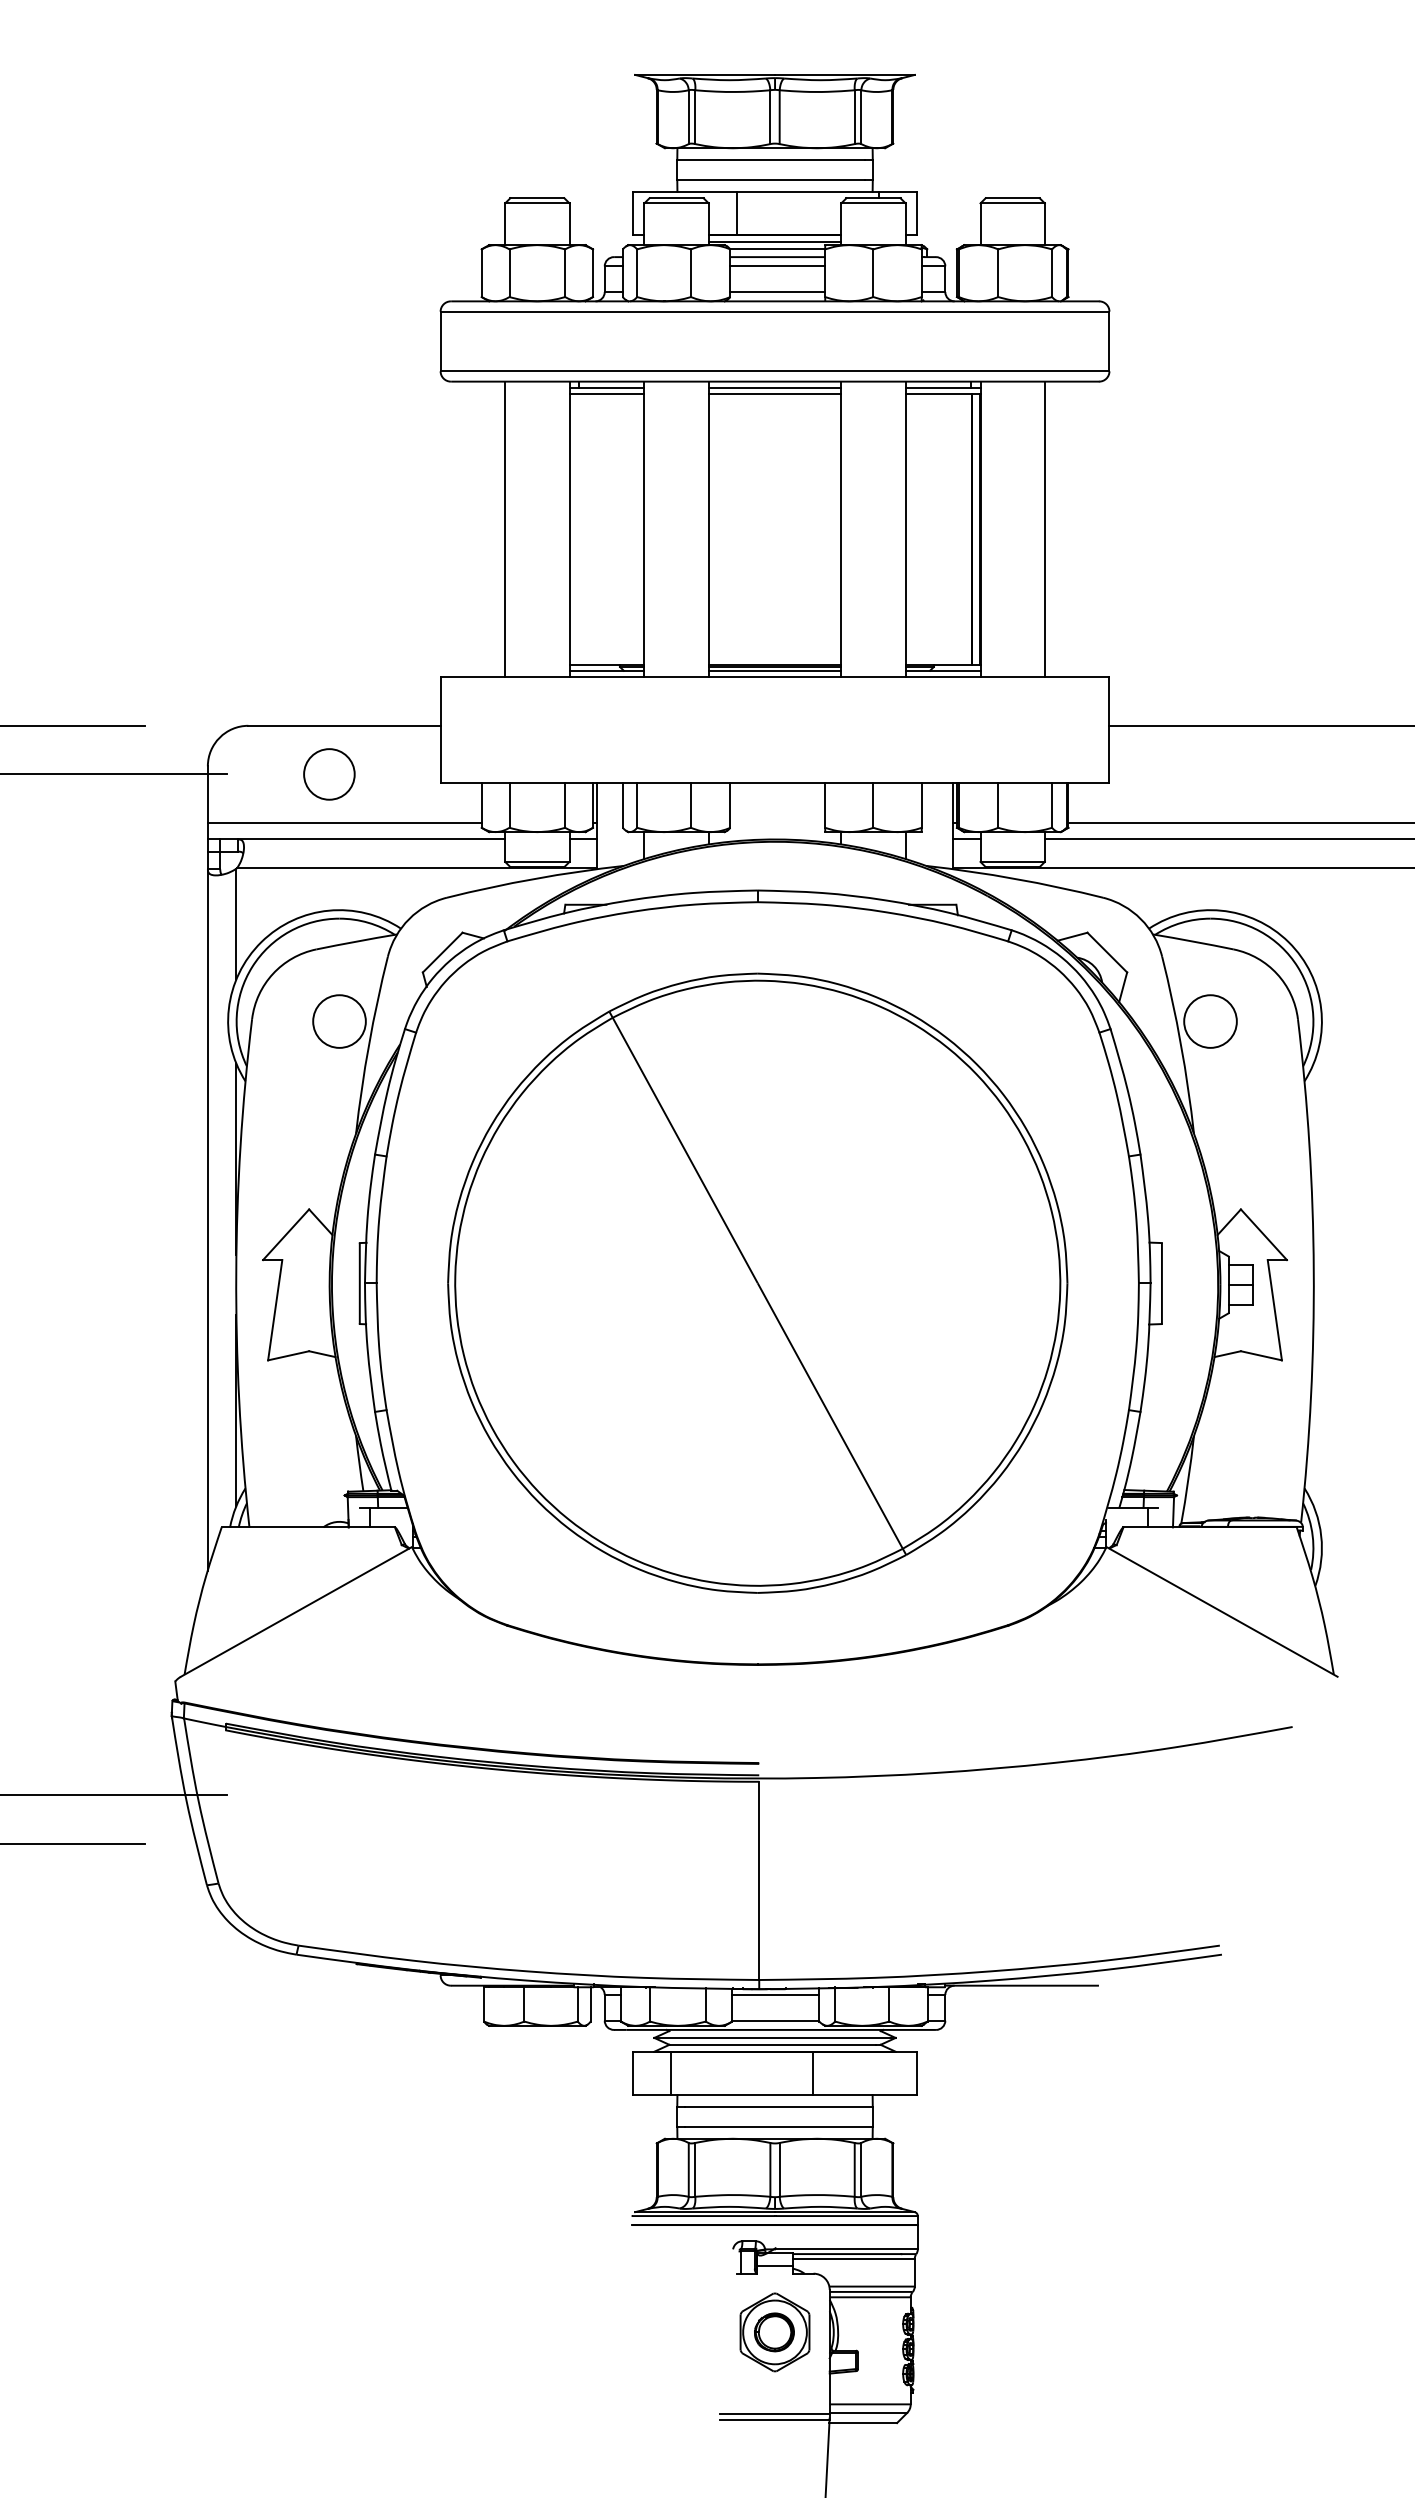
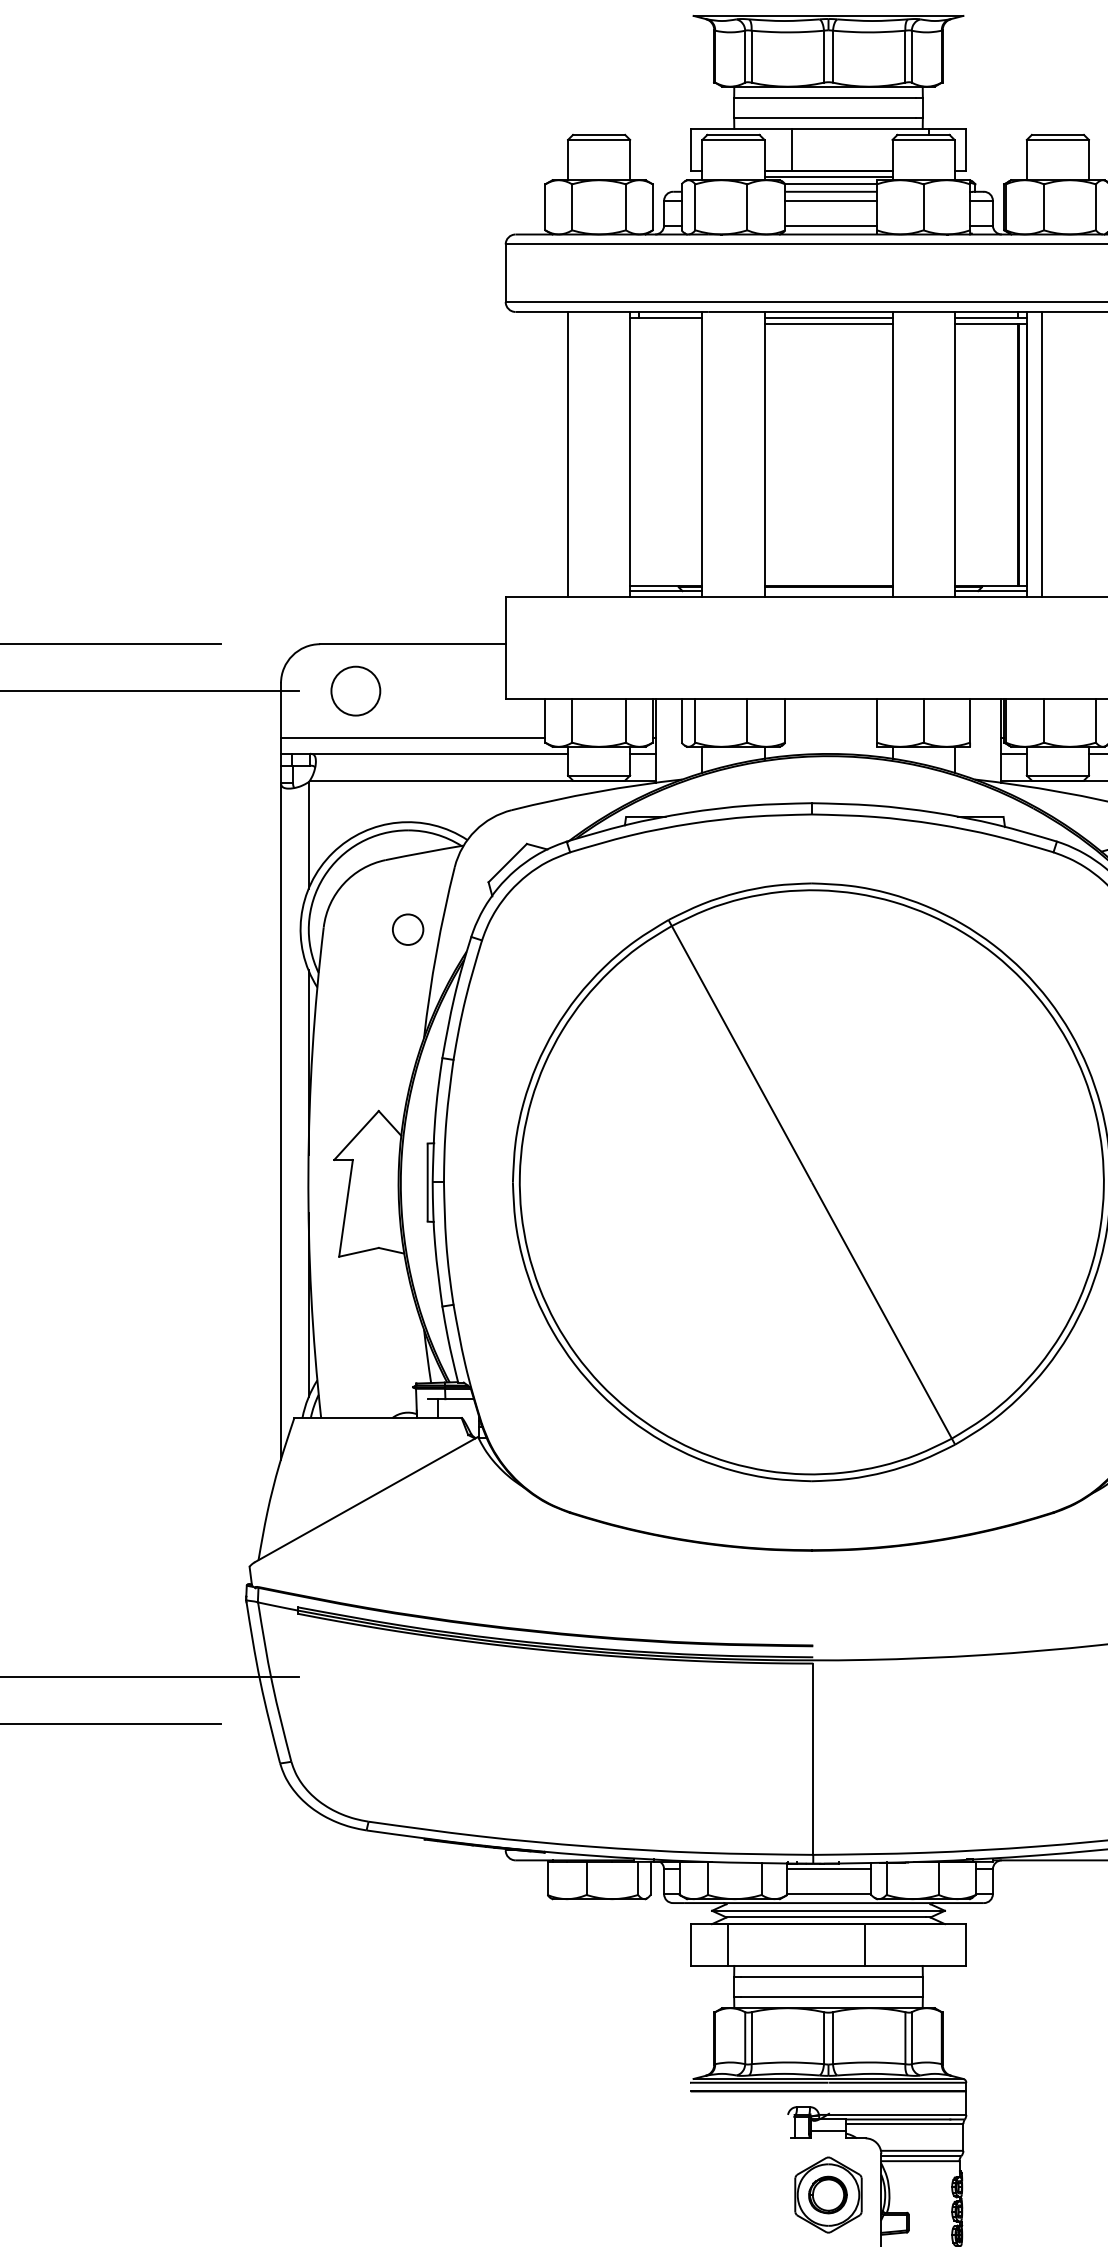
line: (606, 394) -> (665, 324), removed
line: (1044, 529) -> (1041, 454), moved
line: (774, 670) -> (827, 590), removed
circle: (329, 774) -> (355, 691), moved
circle: (339, 1021) -> (408, 929), size x0.6

